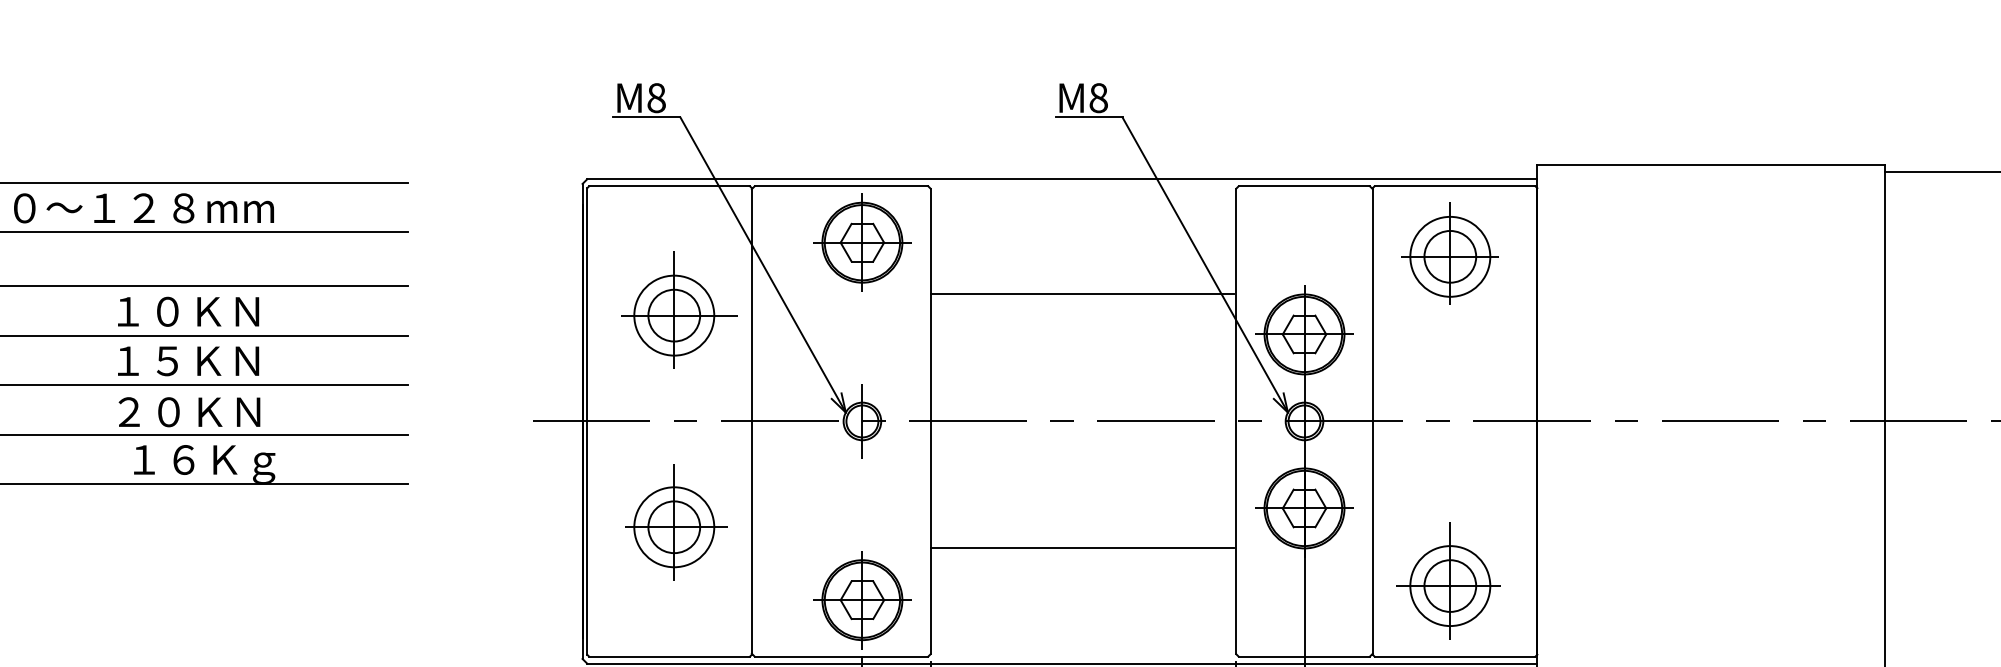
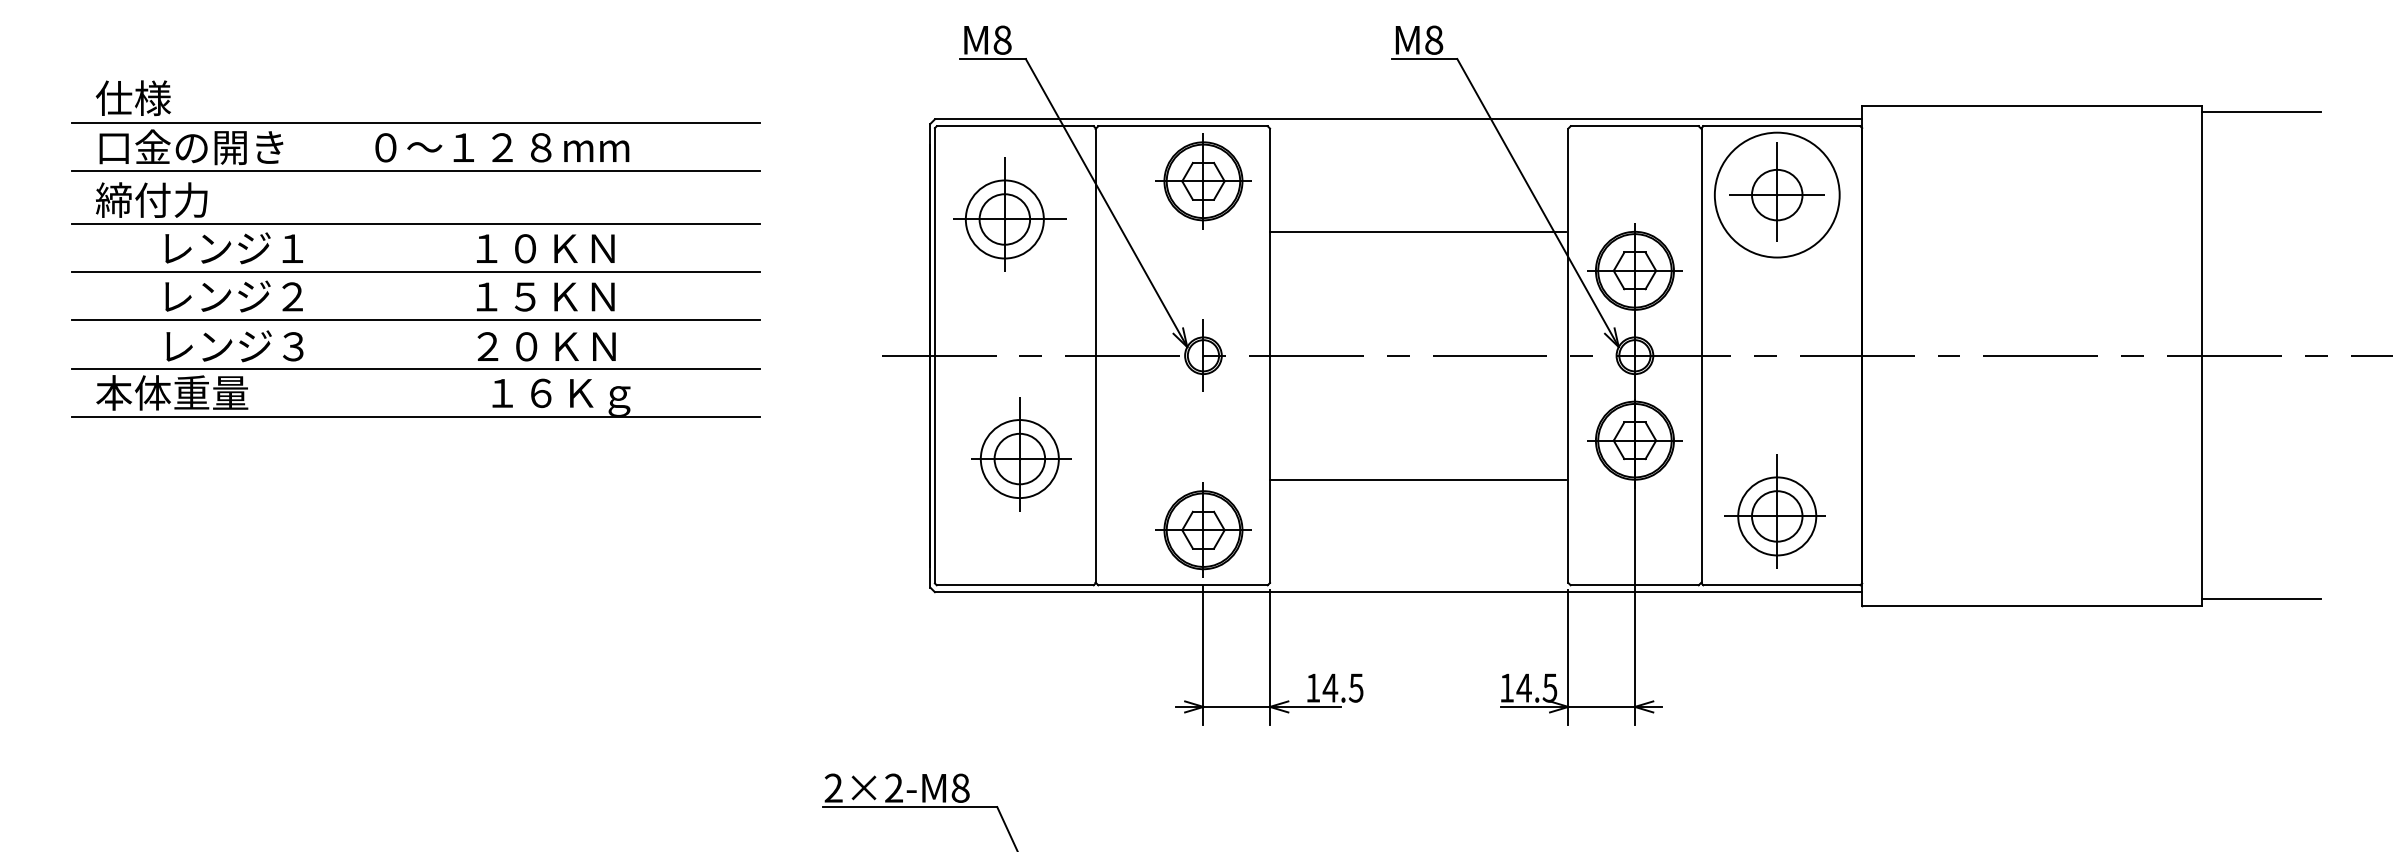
circle: (1450, 257) -> (1777, 195), size x1.6
part: (679, 310) -> (1009, 214), moved

